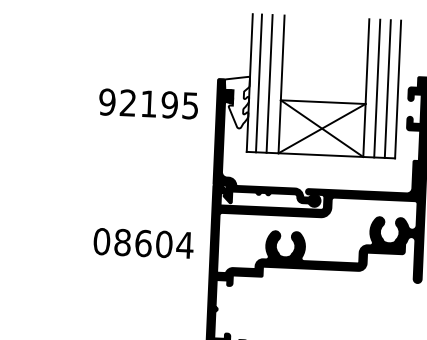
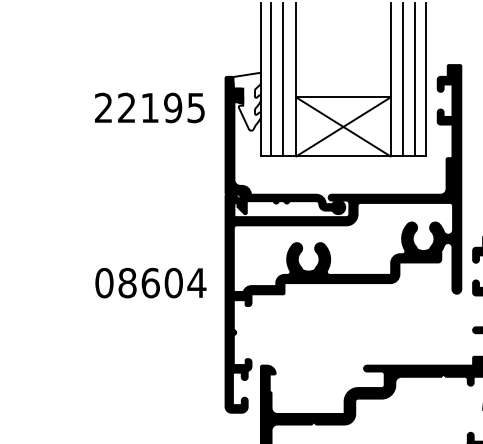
text: (107, 101) -> (103, 107), 92195 -> 22195
text: (143, 242) -> (150, 282), moved

